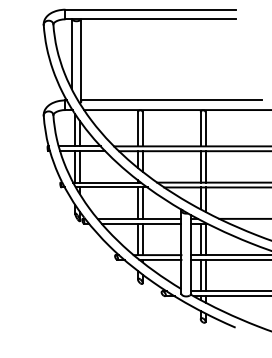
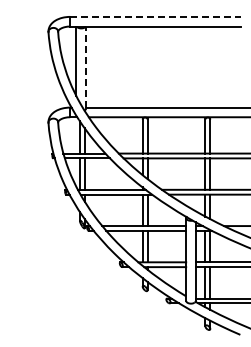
line: (151, 9) -> (156, 16), solid -> dashed
line: (81, 60) -> (86, 67), solid -> dashed

